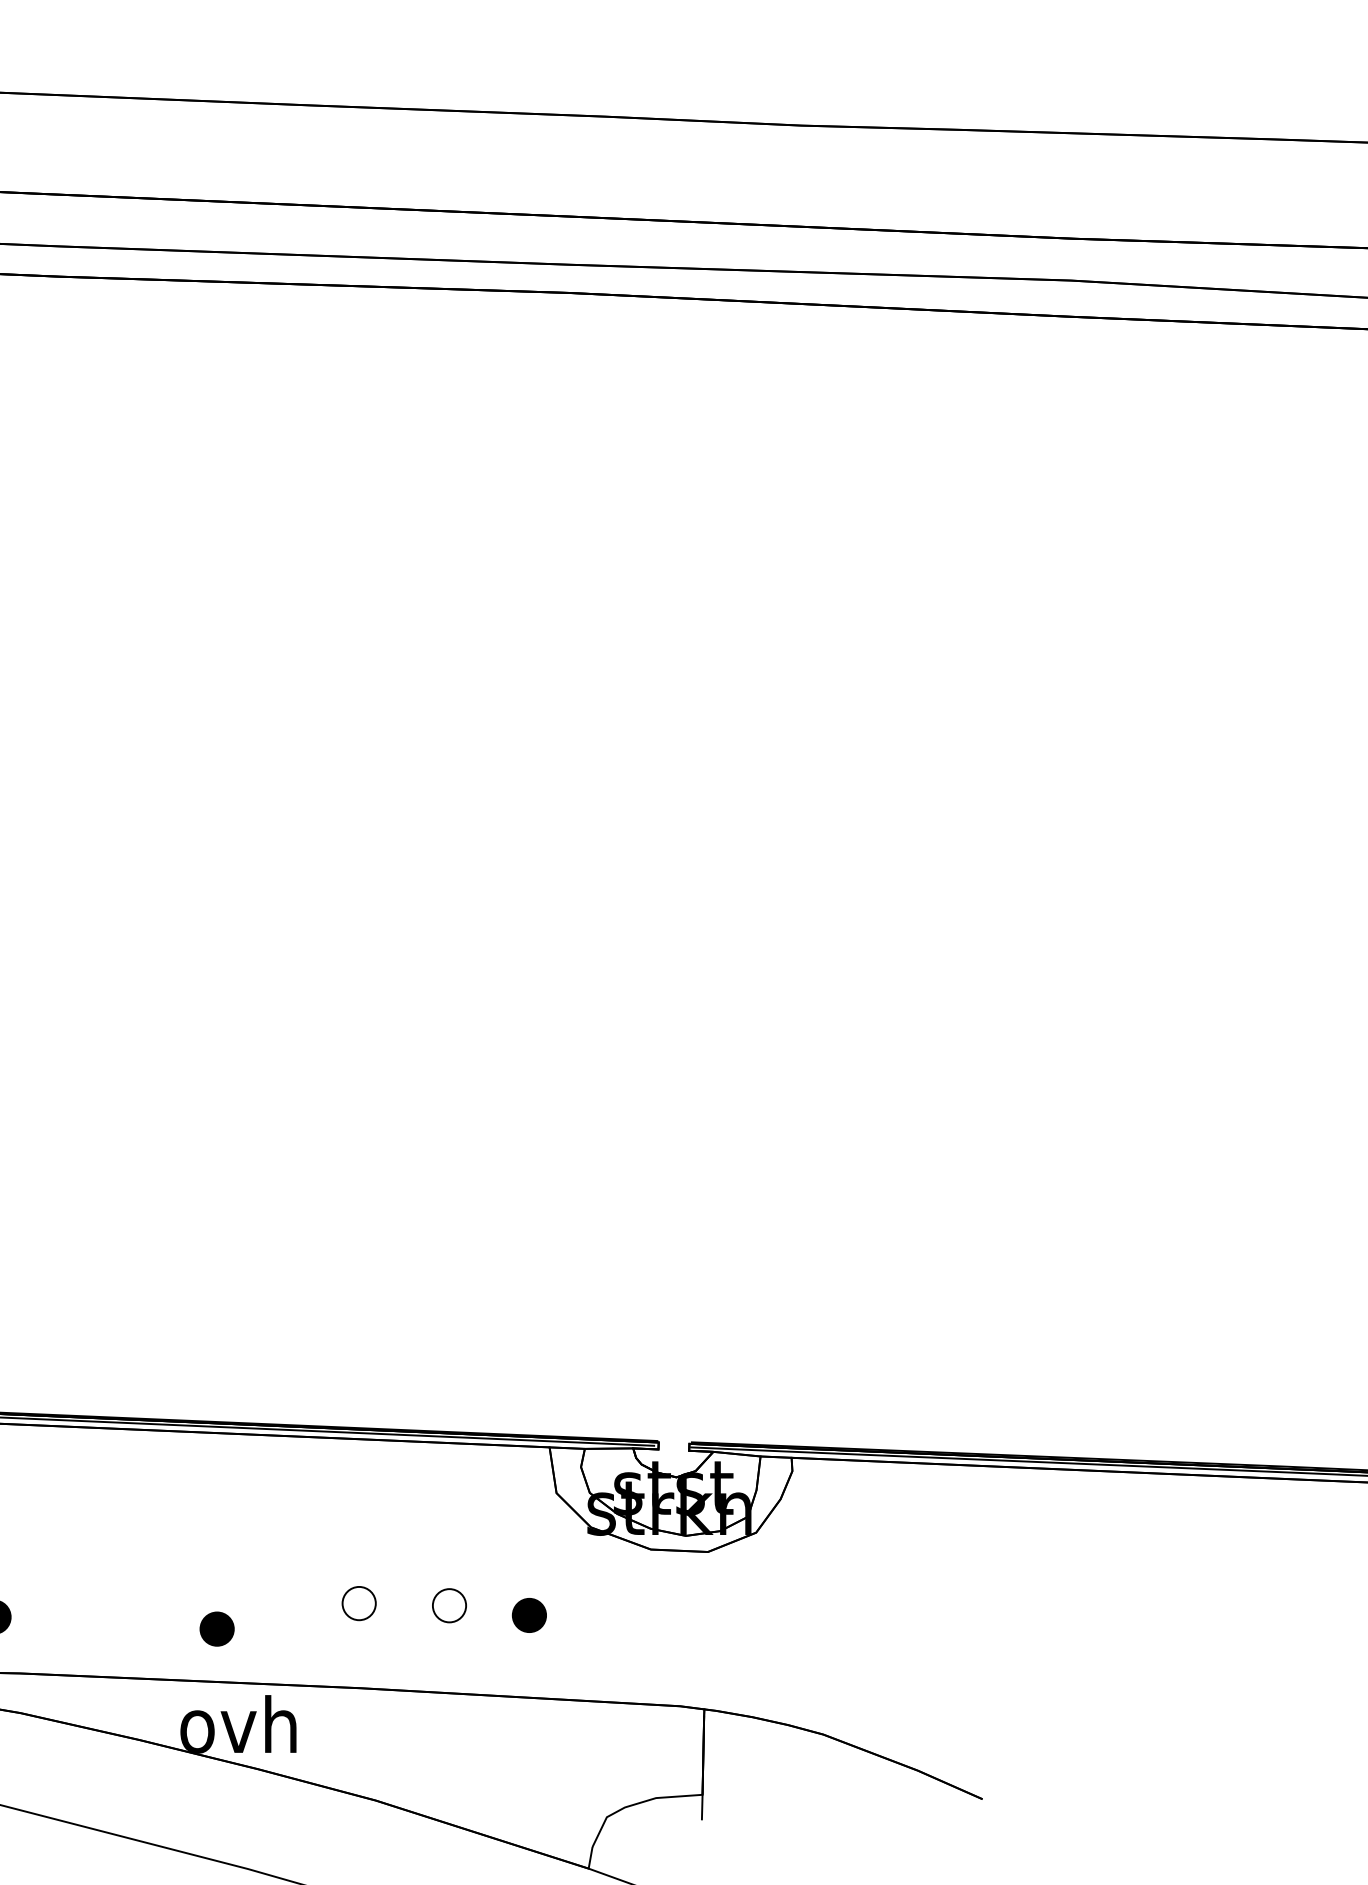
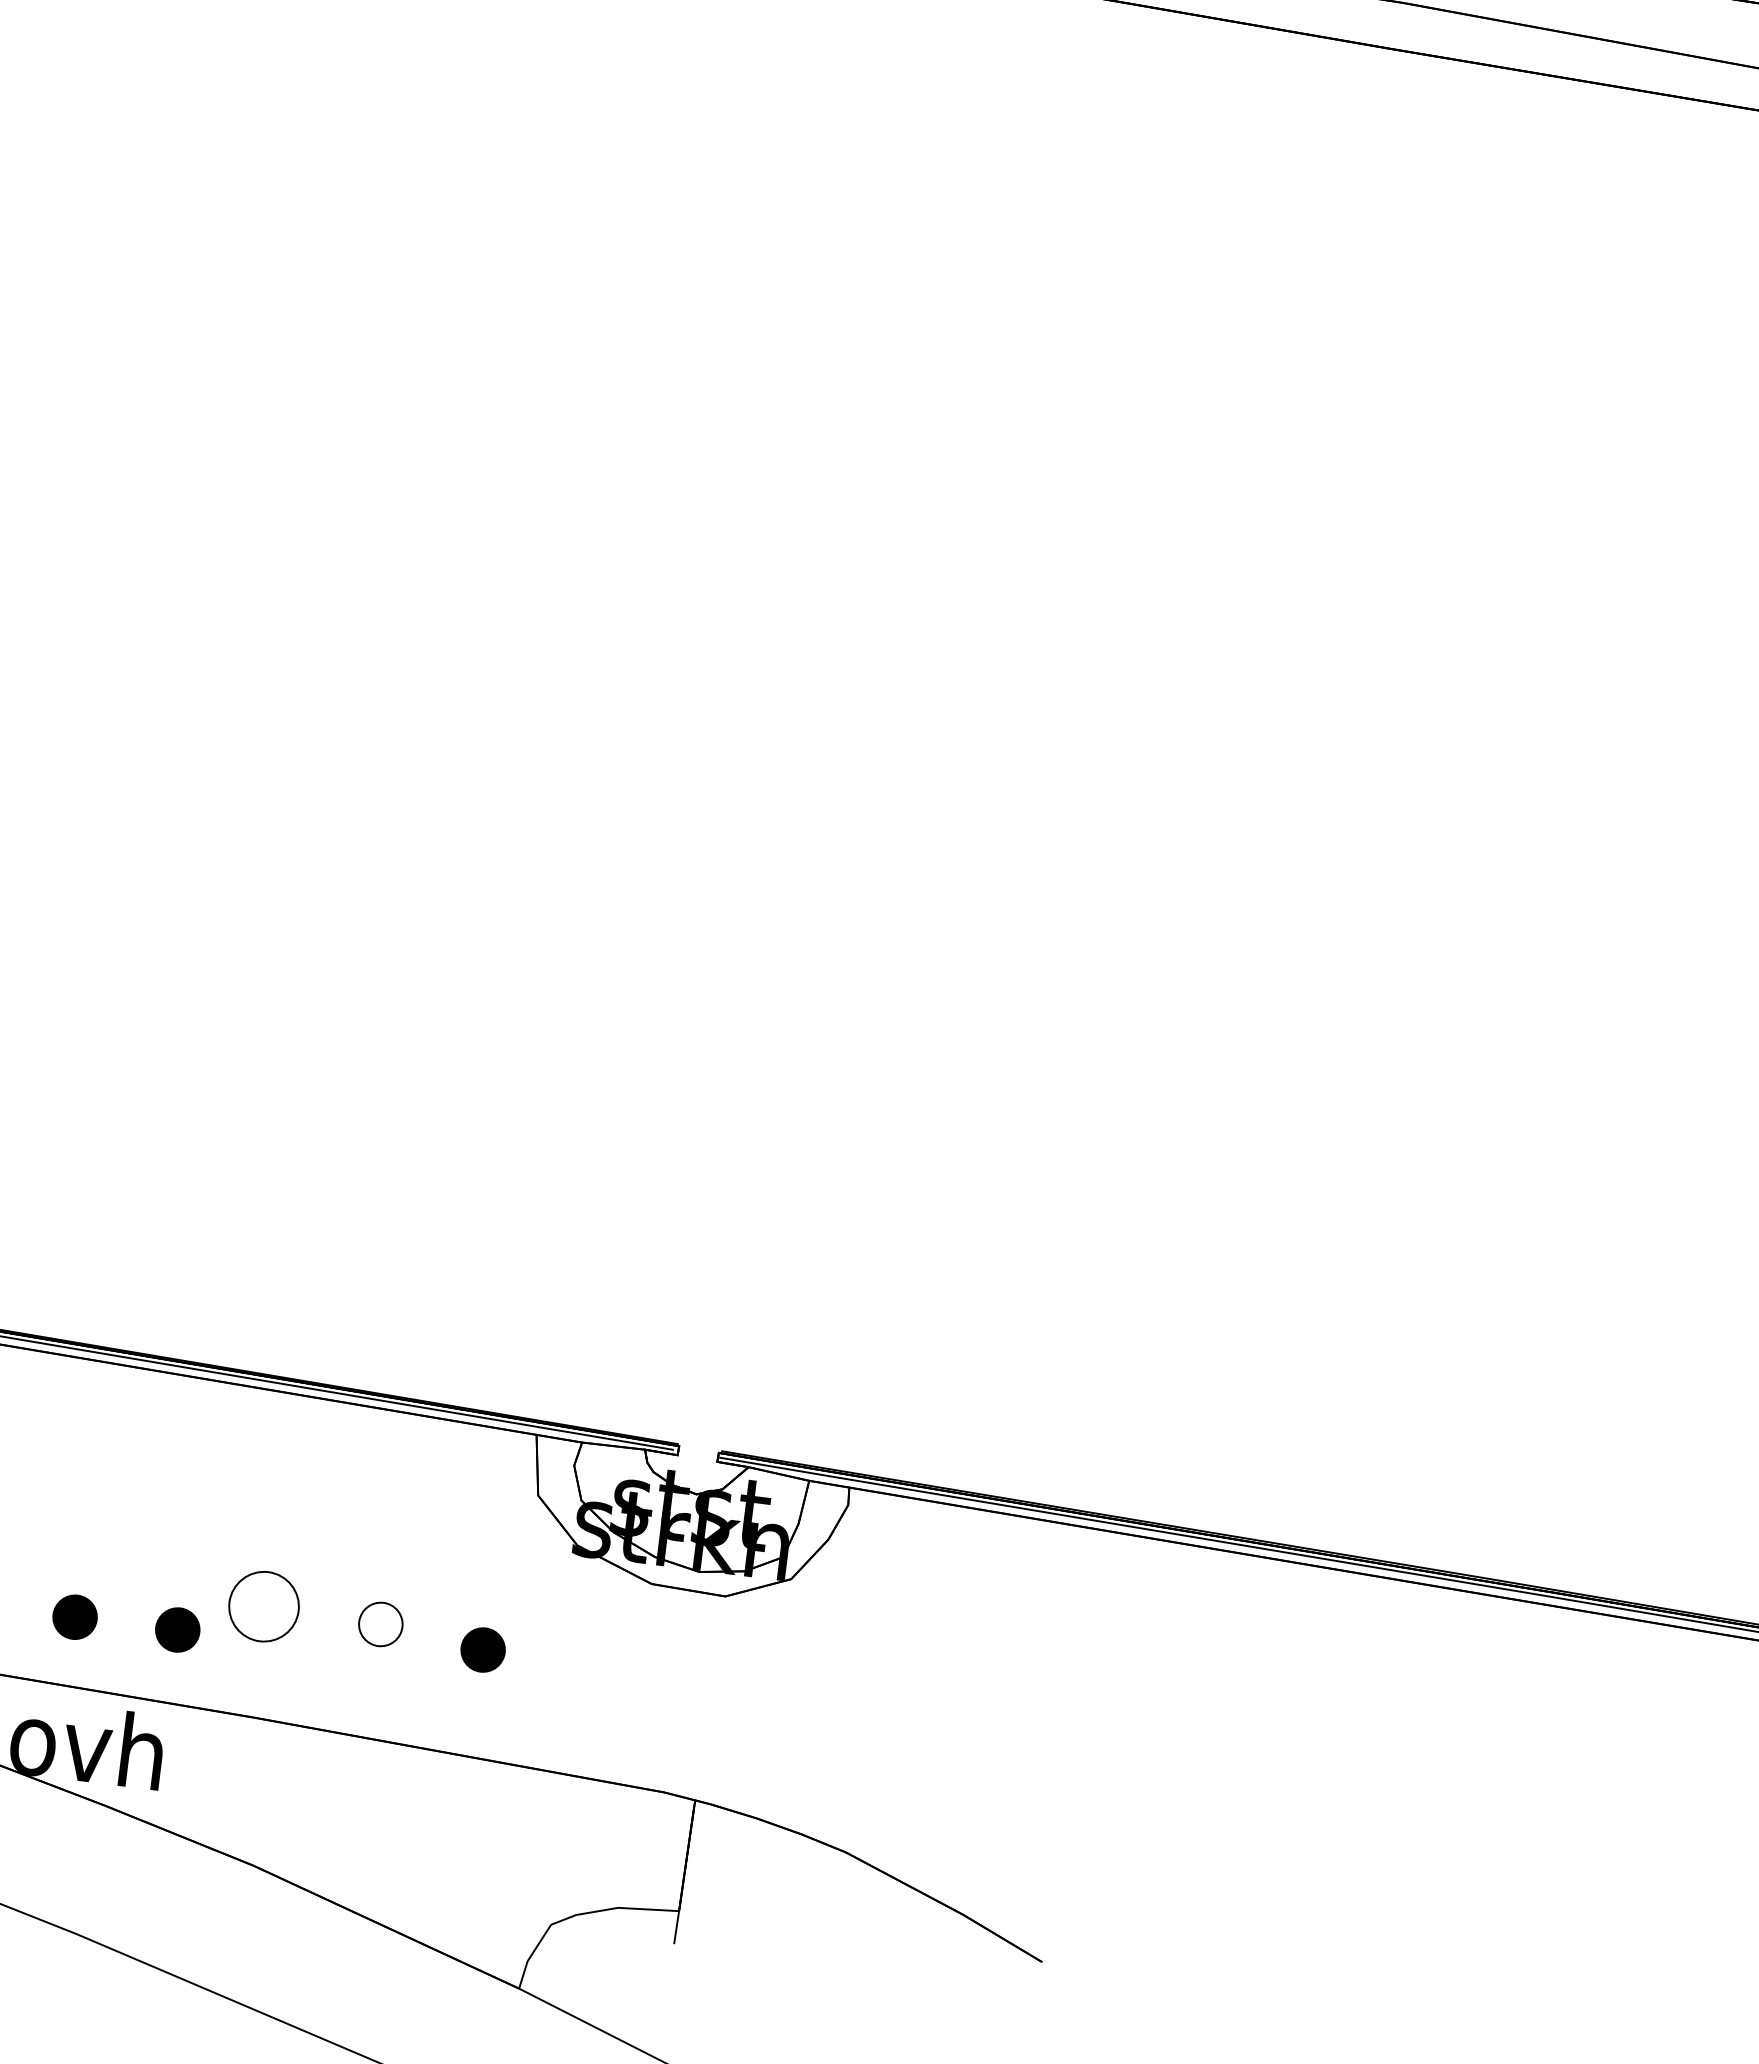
part: (358, 1603) -> (262, 1606), size x1.6
part: (295, 1628) -> (177, 1629), added

